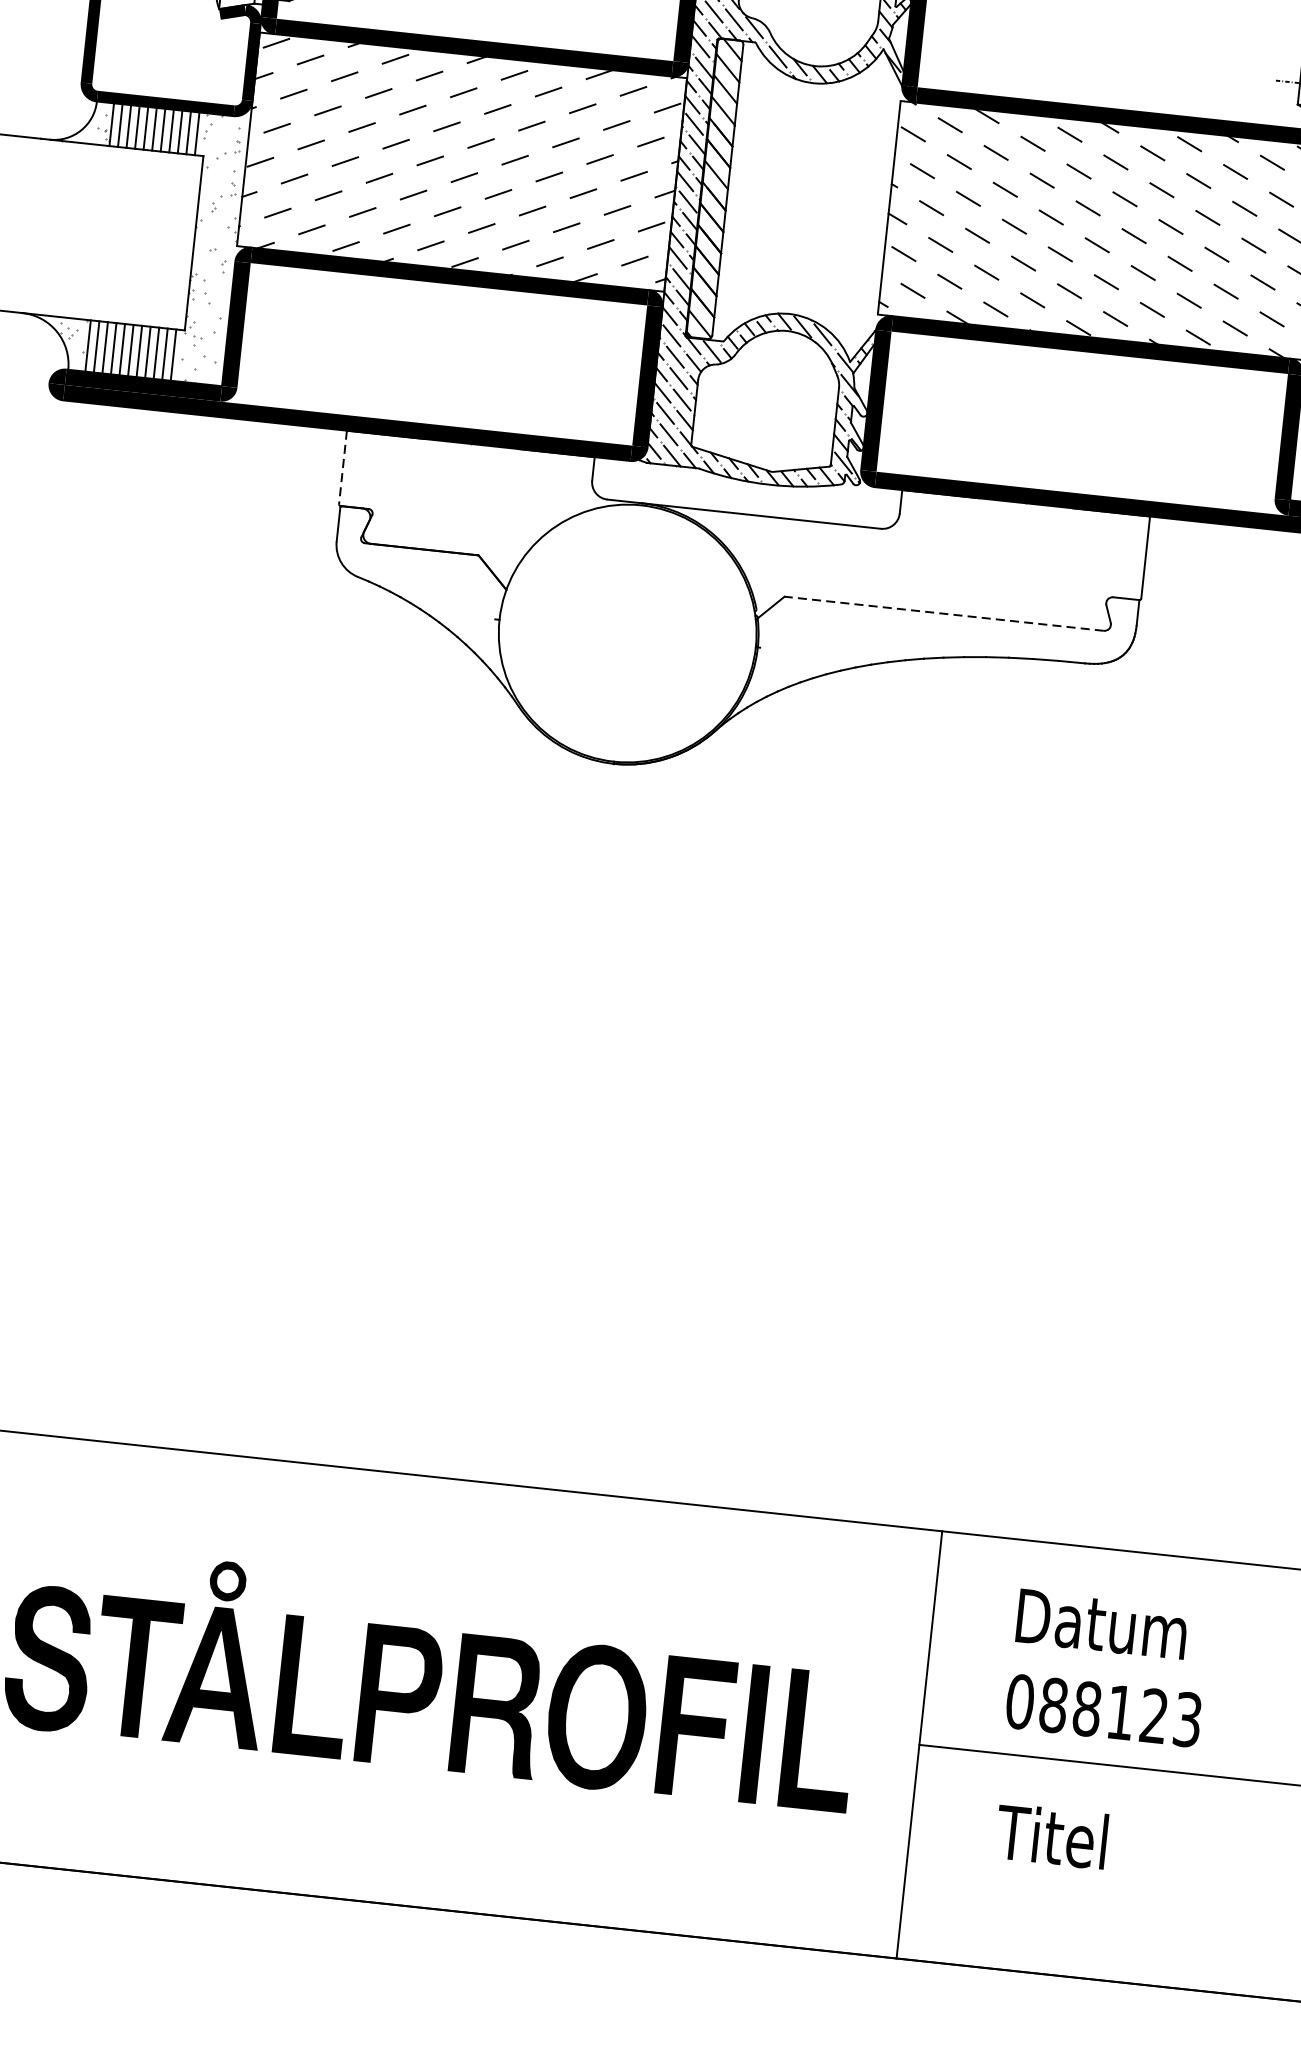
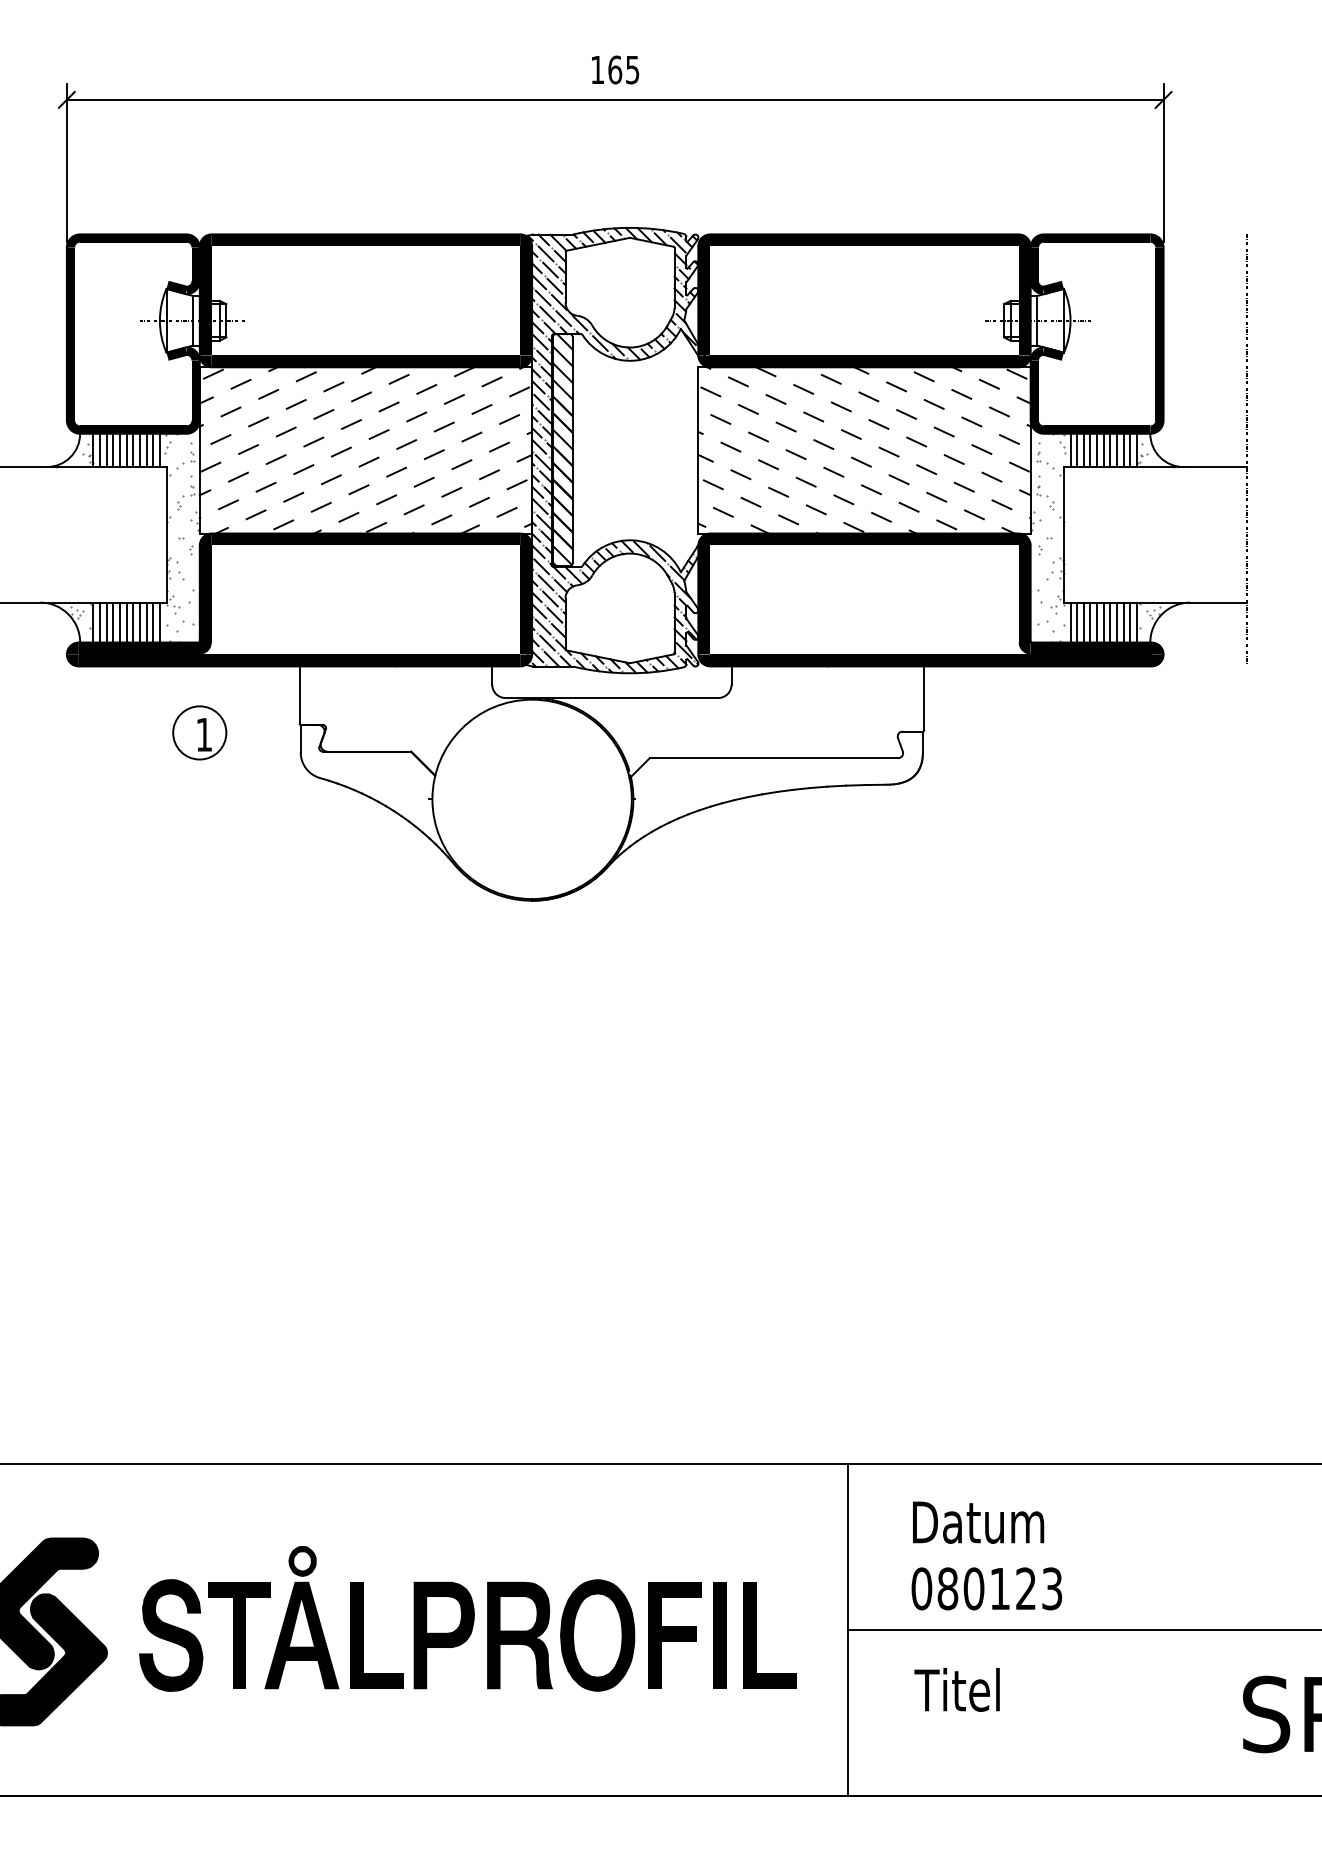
line: (342, 468) -> (299, 695), dashed -> solid
part: (209, 501) -> (199, 732), added
line: (943, 614) -> (773, 758), dashed -> solid
text: (1086, 1708) -> (973, 1588), 088123 -> 080123

